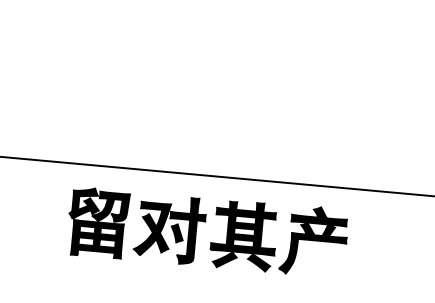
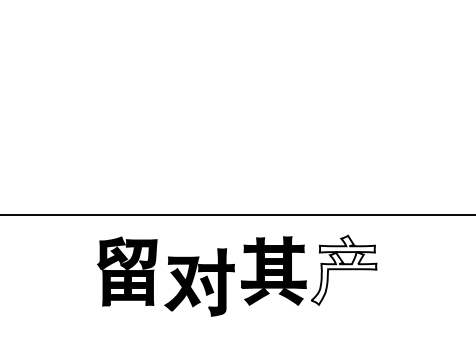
part: (169, 229) -> (199, 282), moved
fill: (313, 240) -> (343, 269), removed

